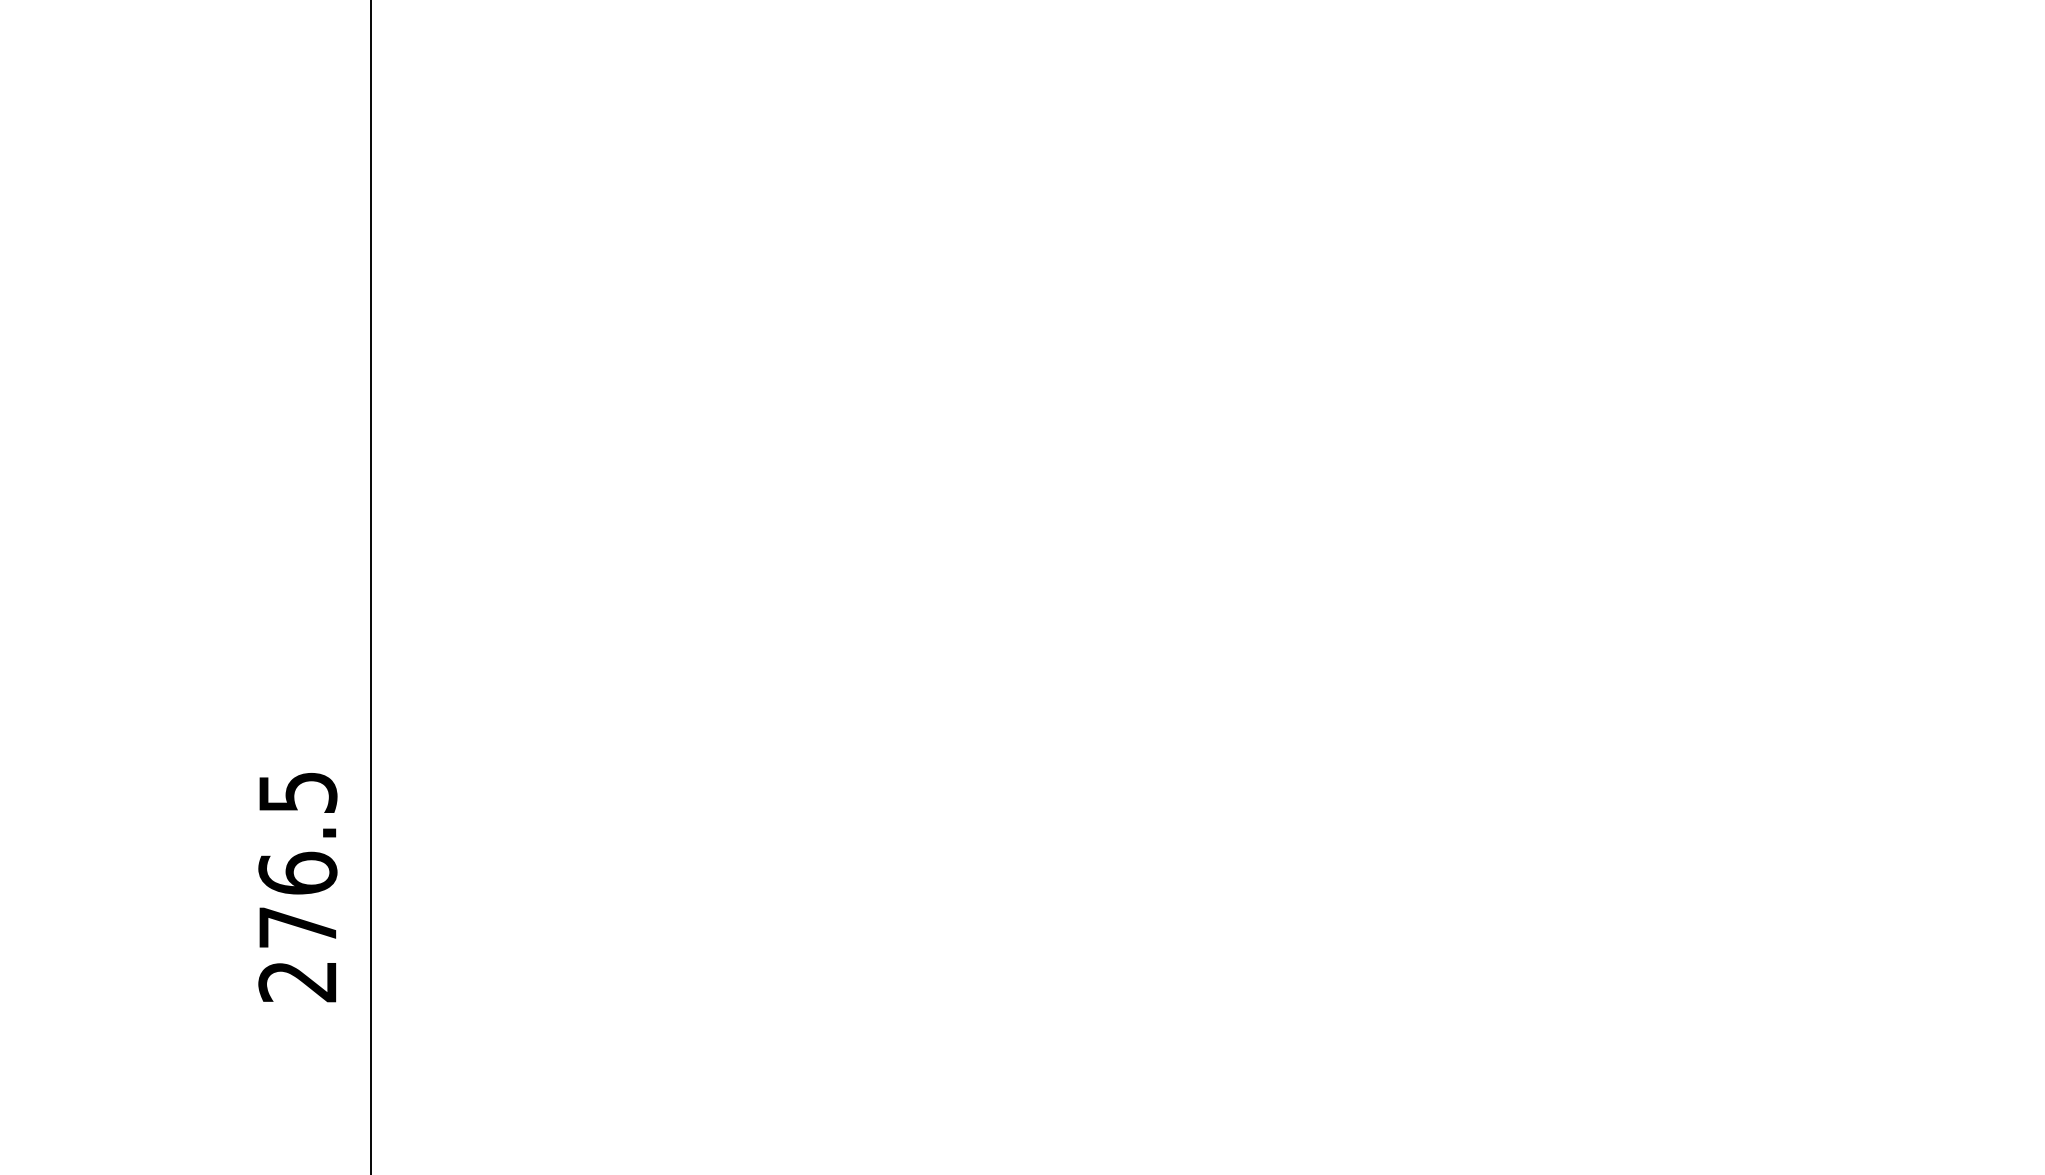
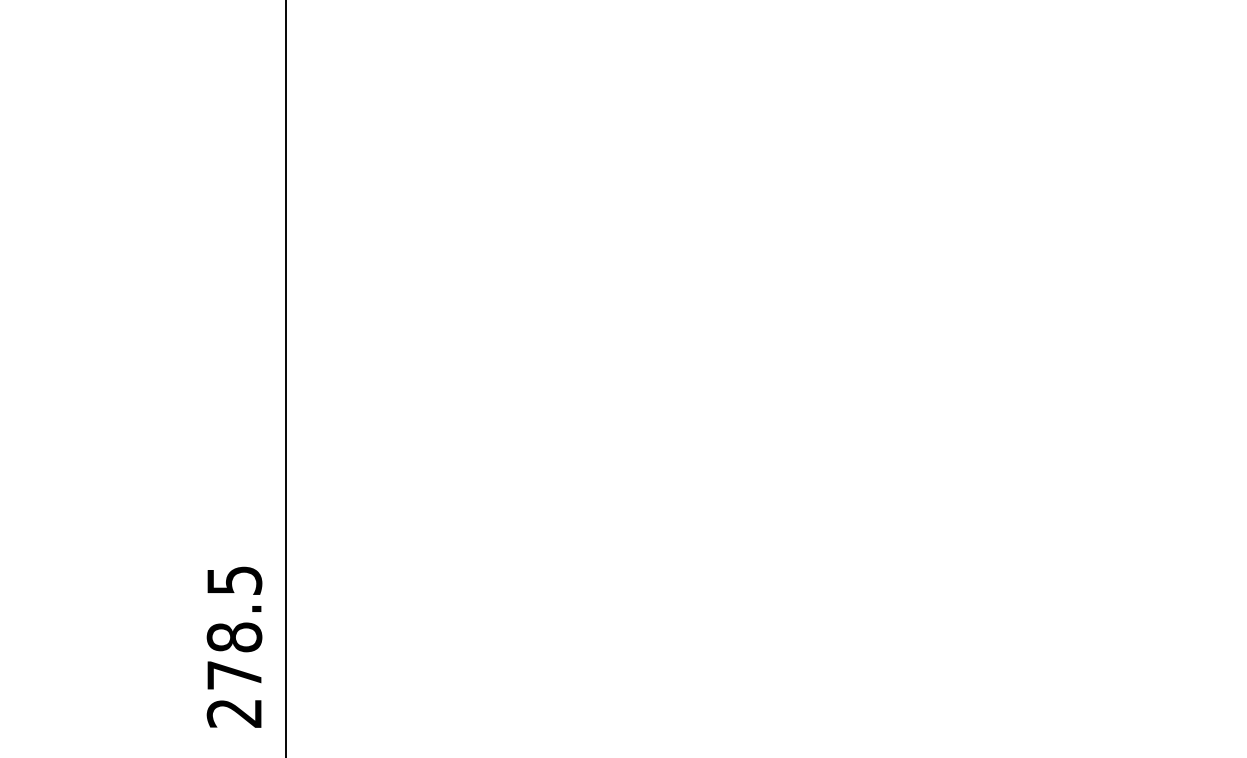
text: (297, 872) -> (234, 636), 276.5 -> 278.5

